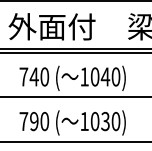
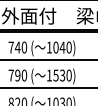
text: (94, 121) -> (55, 75), 1030) -> 1530)

